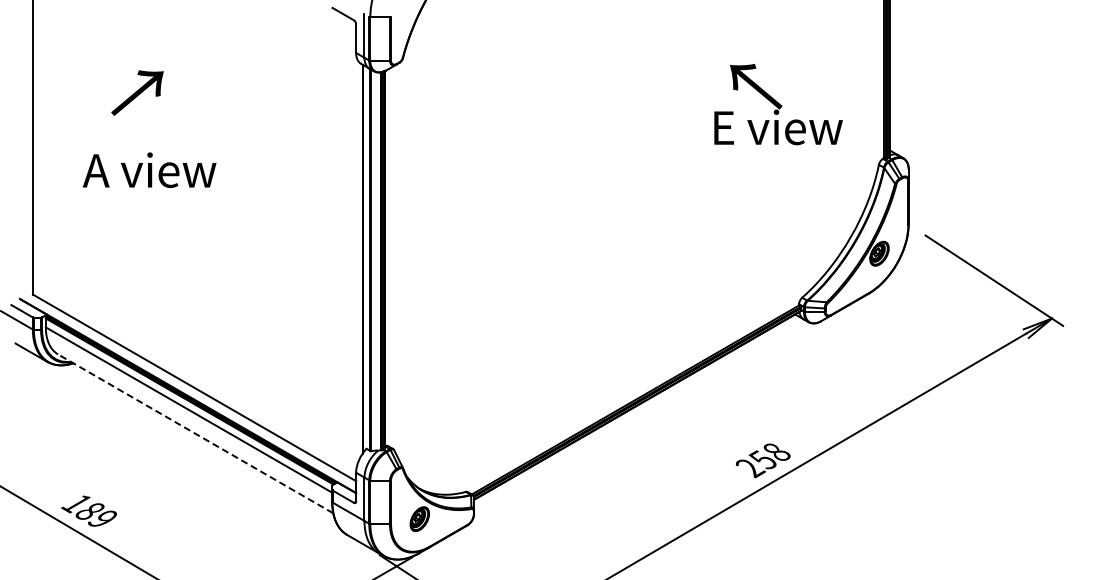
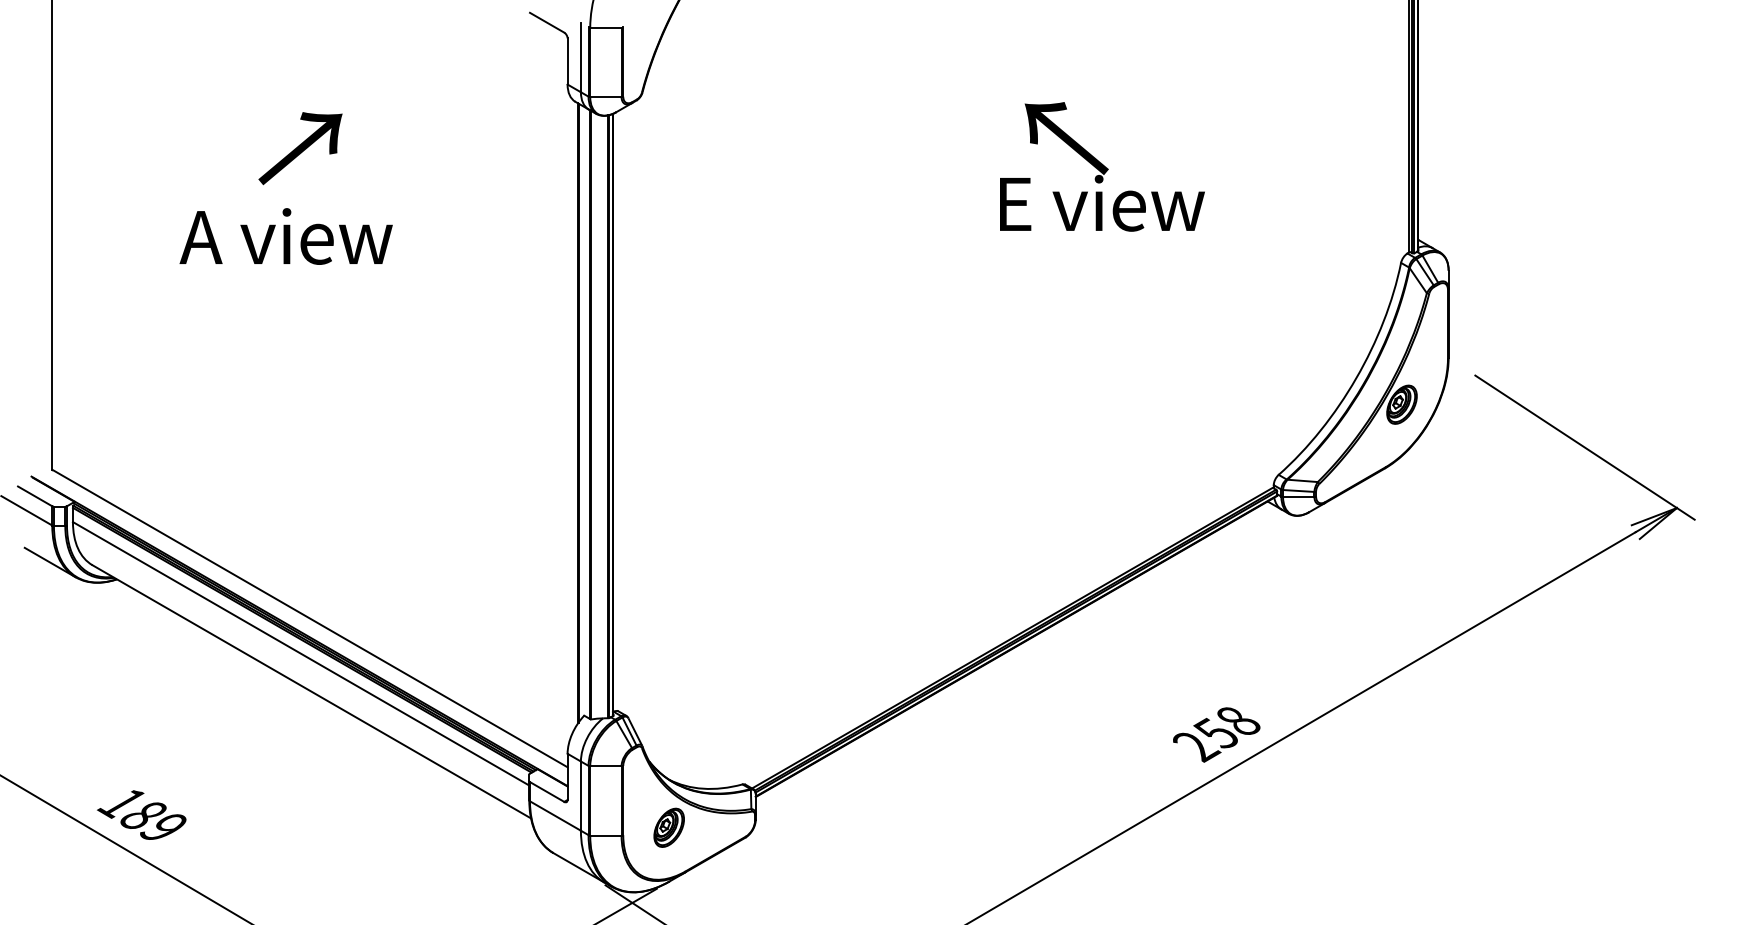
text: (137, 92) -> (300, 147), moved
text: (778, 104) -> (1102, 166), moved
text: (149, 169) -> (286, 235), moved
line: (195, 433) -> (311, 691), dashed -> solid

